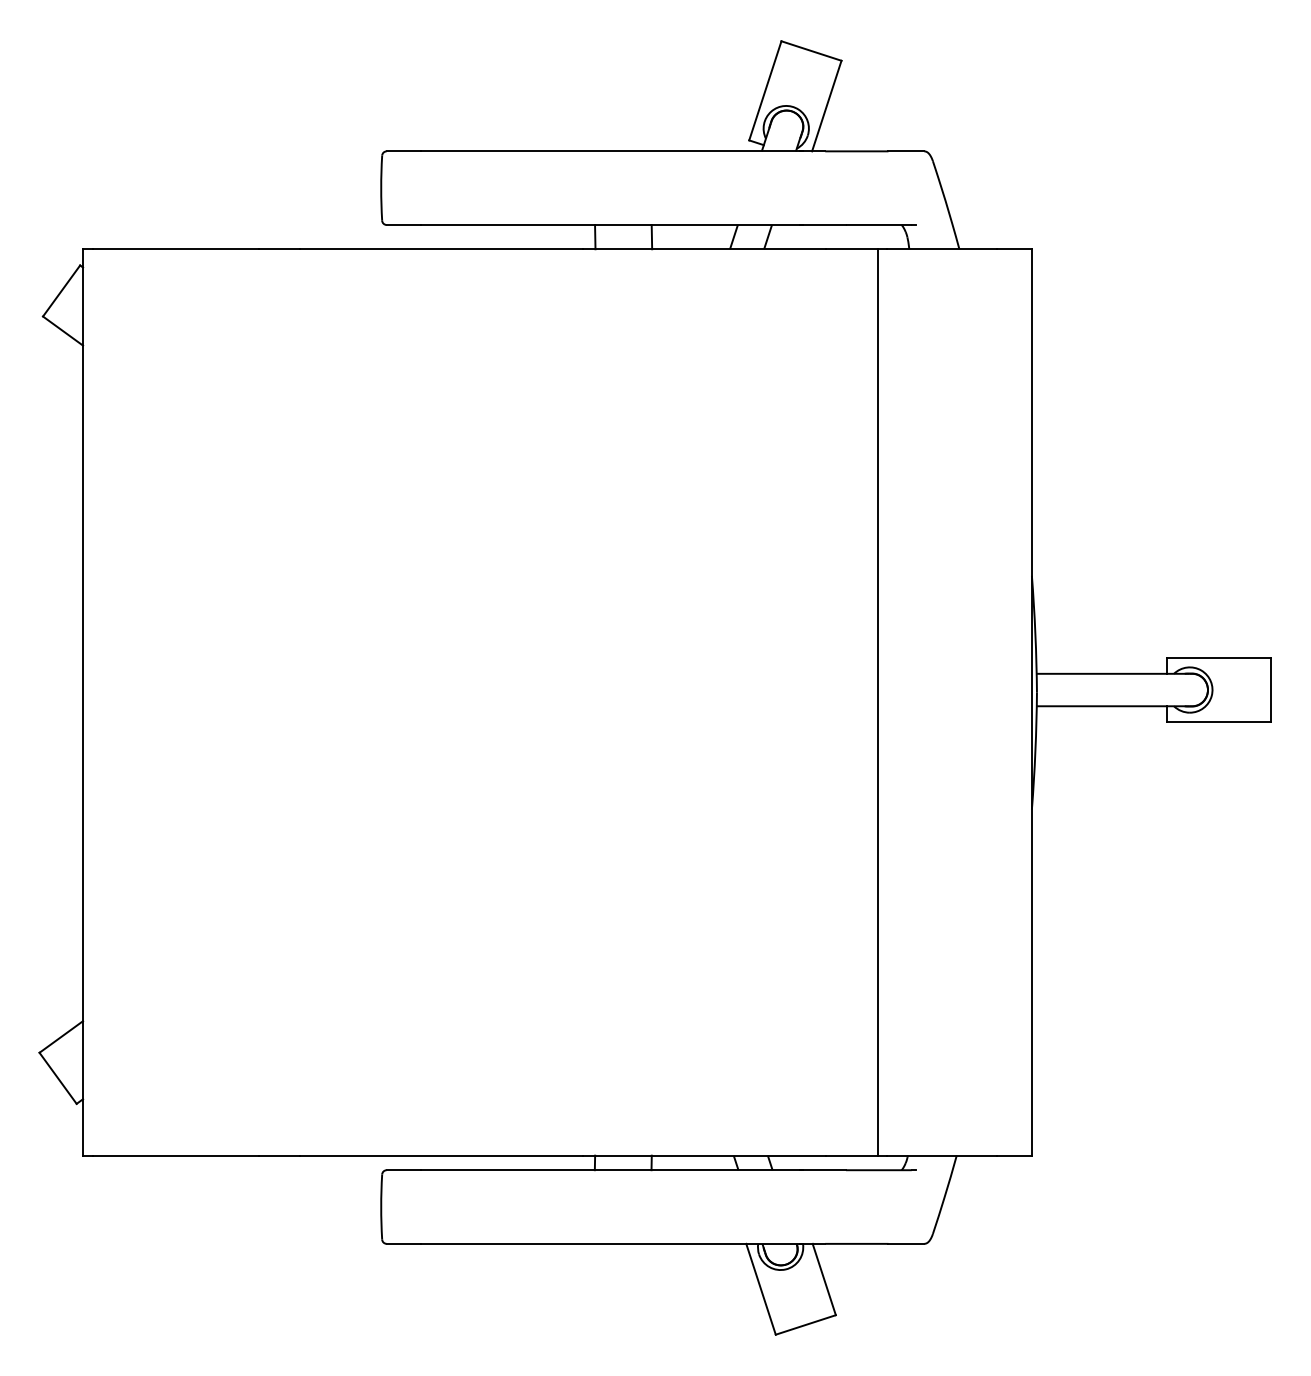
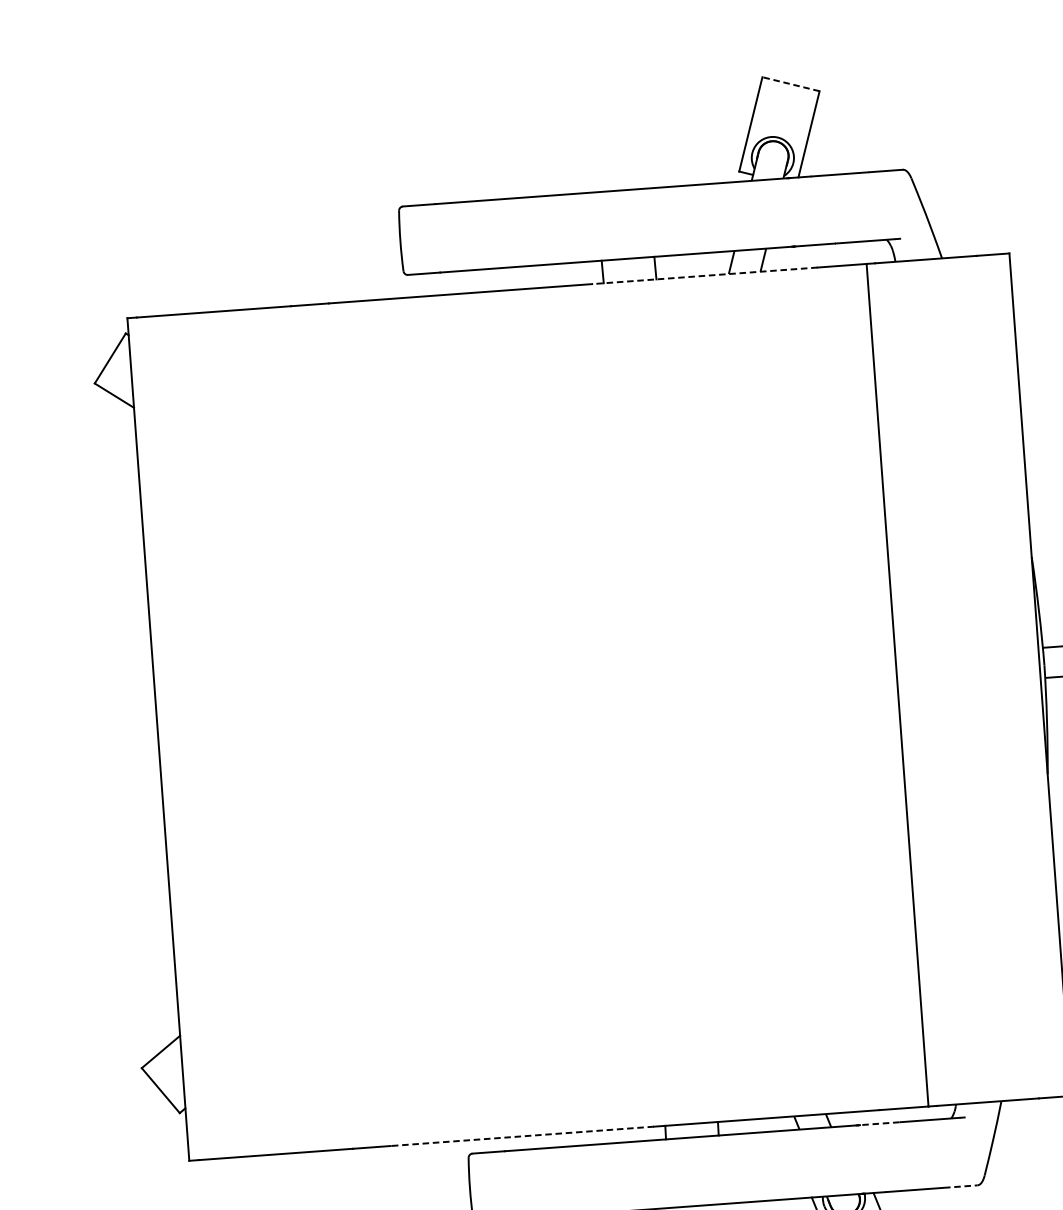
line: (811, 51) -> (791, 84), solid -> dashed
line: (703, 249) -> (704, 276), solid -> dashed
line: (441, 1155) -> (522, 1136), solid -> dashed
line: (823, 1170) -> (878, 1124), solid -> dashed
line: (906, 1243) -> (960, 1186), solid -> dashed

